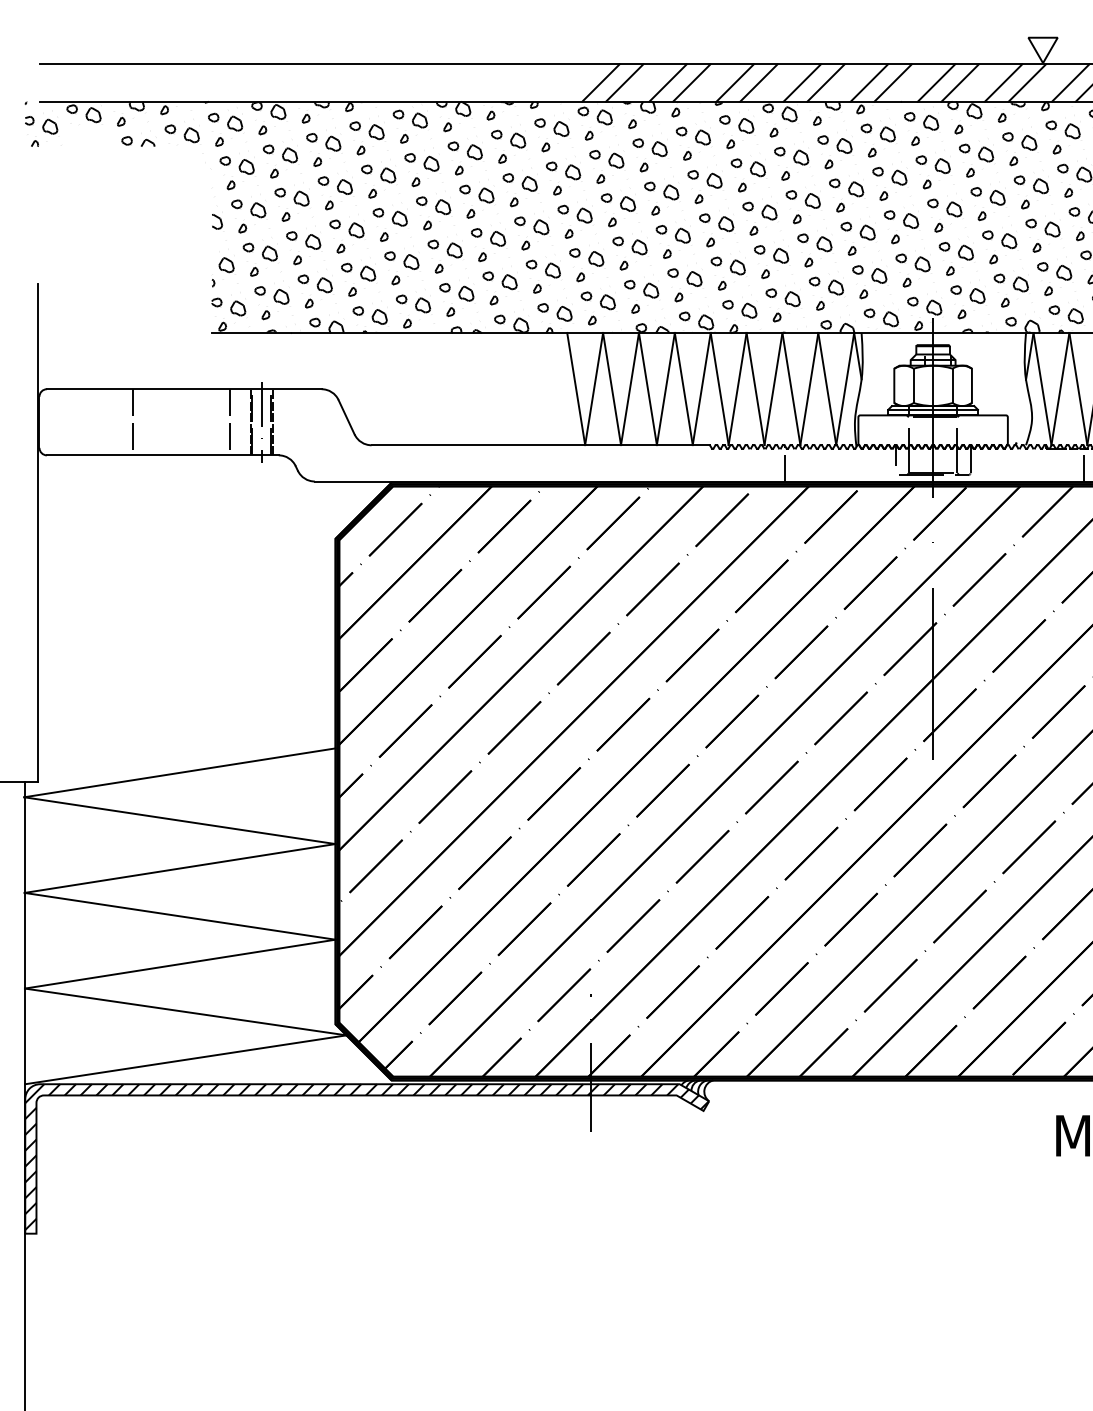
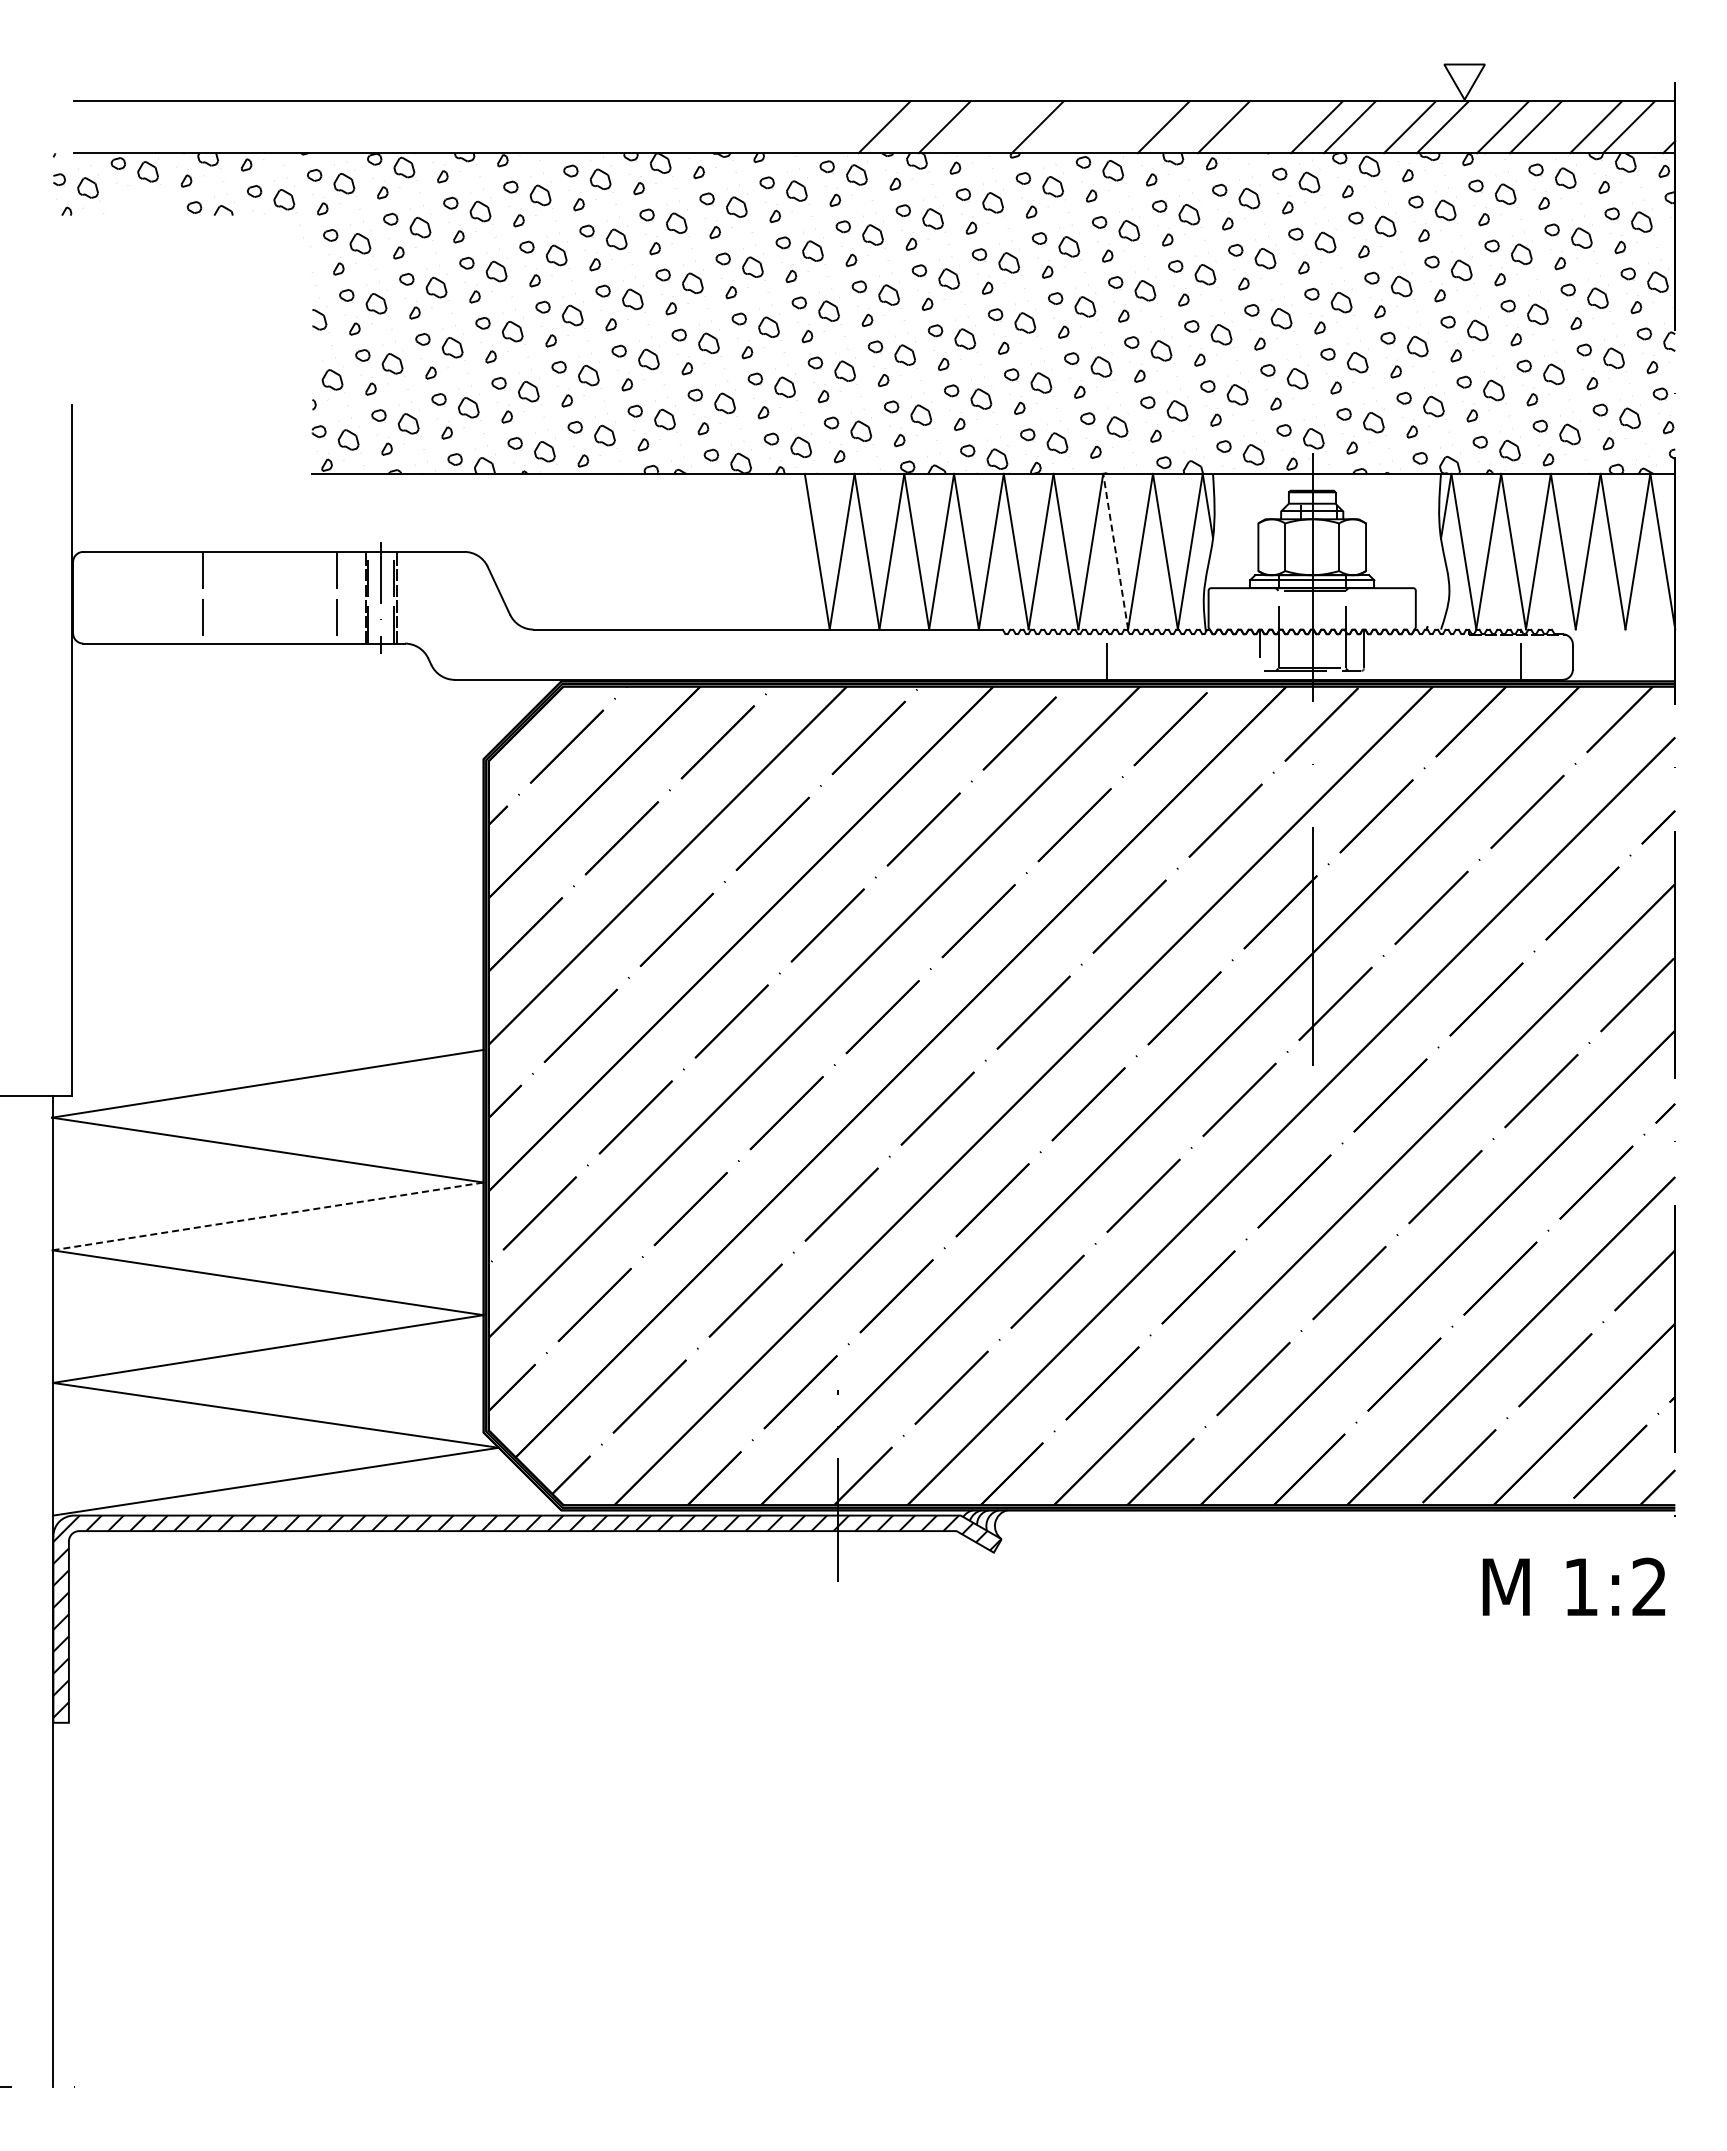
line: (600, 83) -> (851, 127), removed
line: (691, 83) -> (977, 127), removed
line: (758, 83) -> (1070, 127), removed
line: (802, 83) -> (1130, 127), removed
line: (892, 83) -> (1256, 127), removed
line: (791, 388) -> (1115, 551), solid -> dashed
line: (180, 868) -> (268, 1216), solid -> dashed

